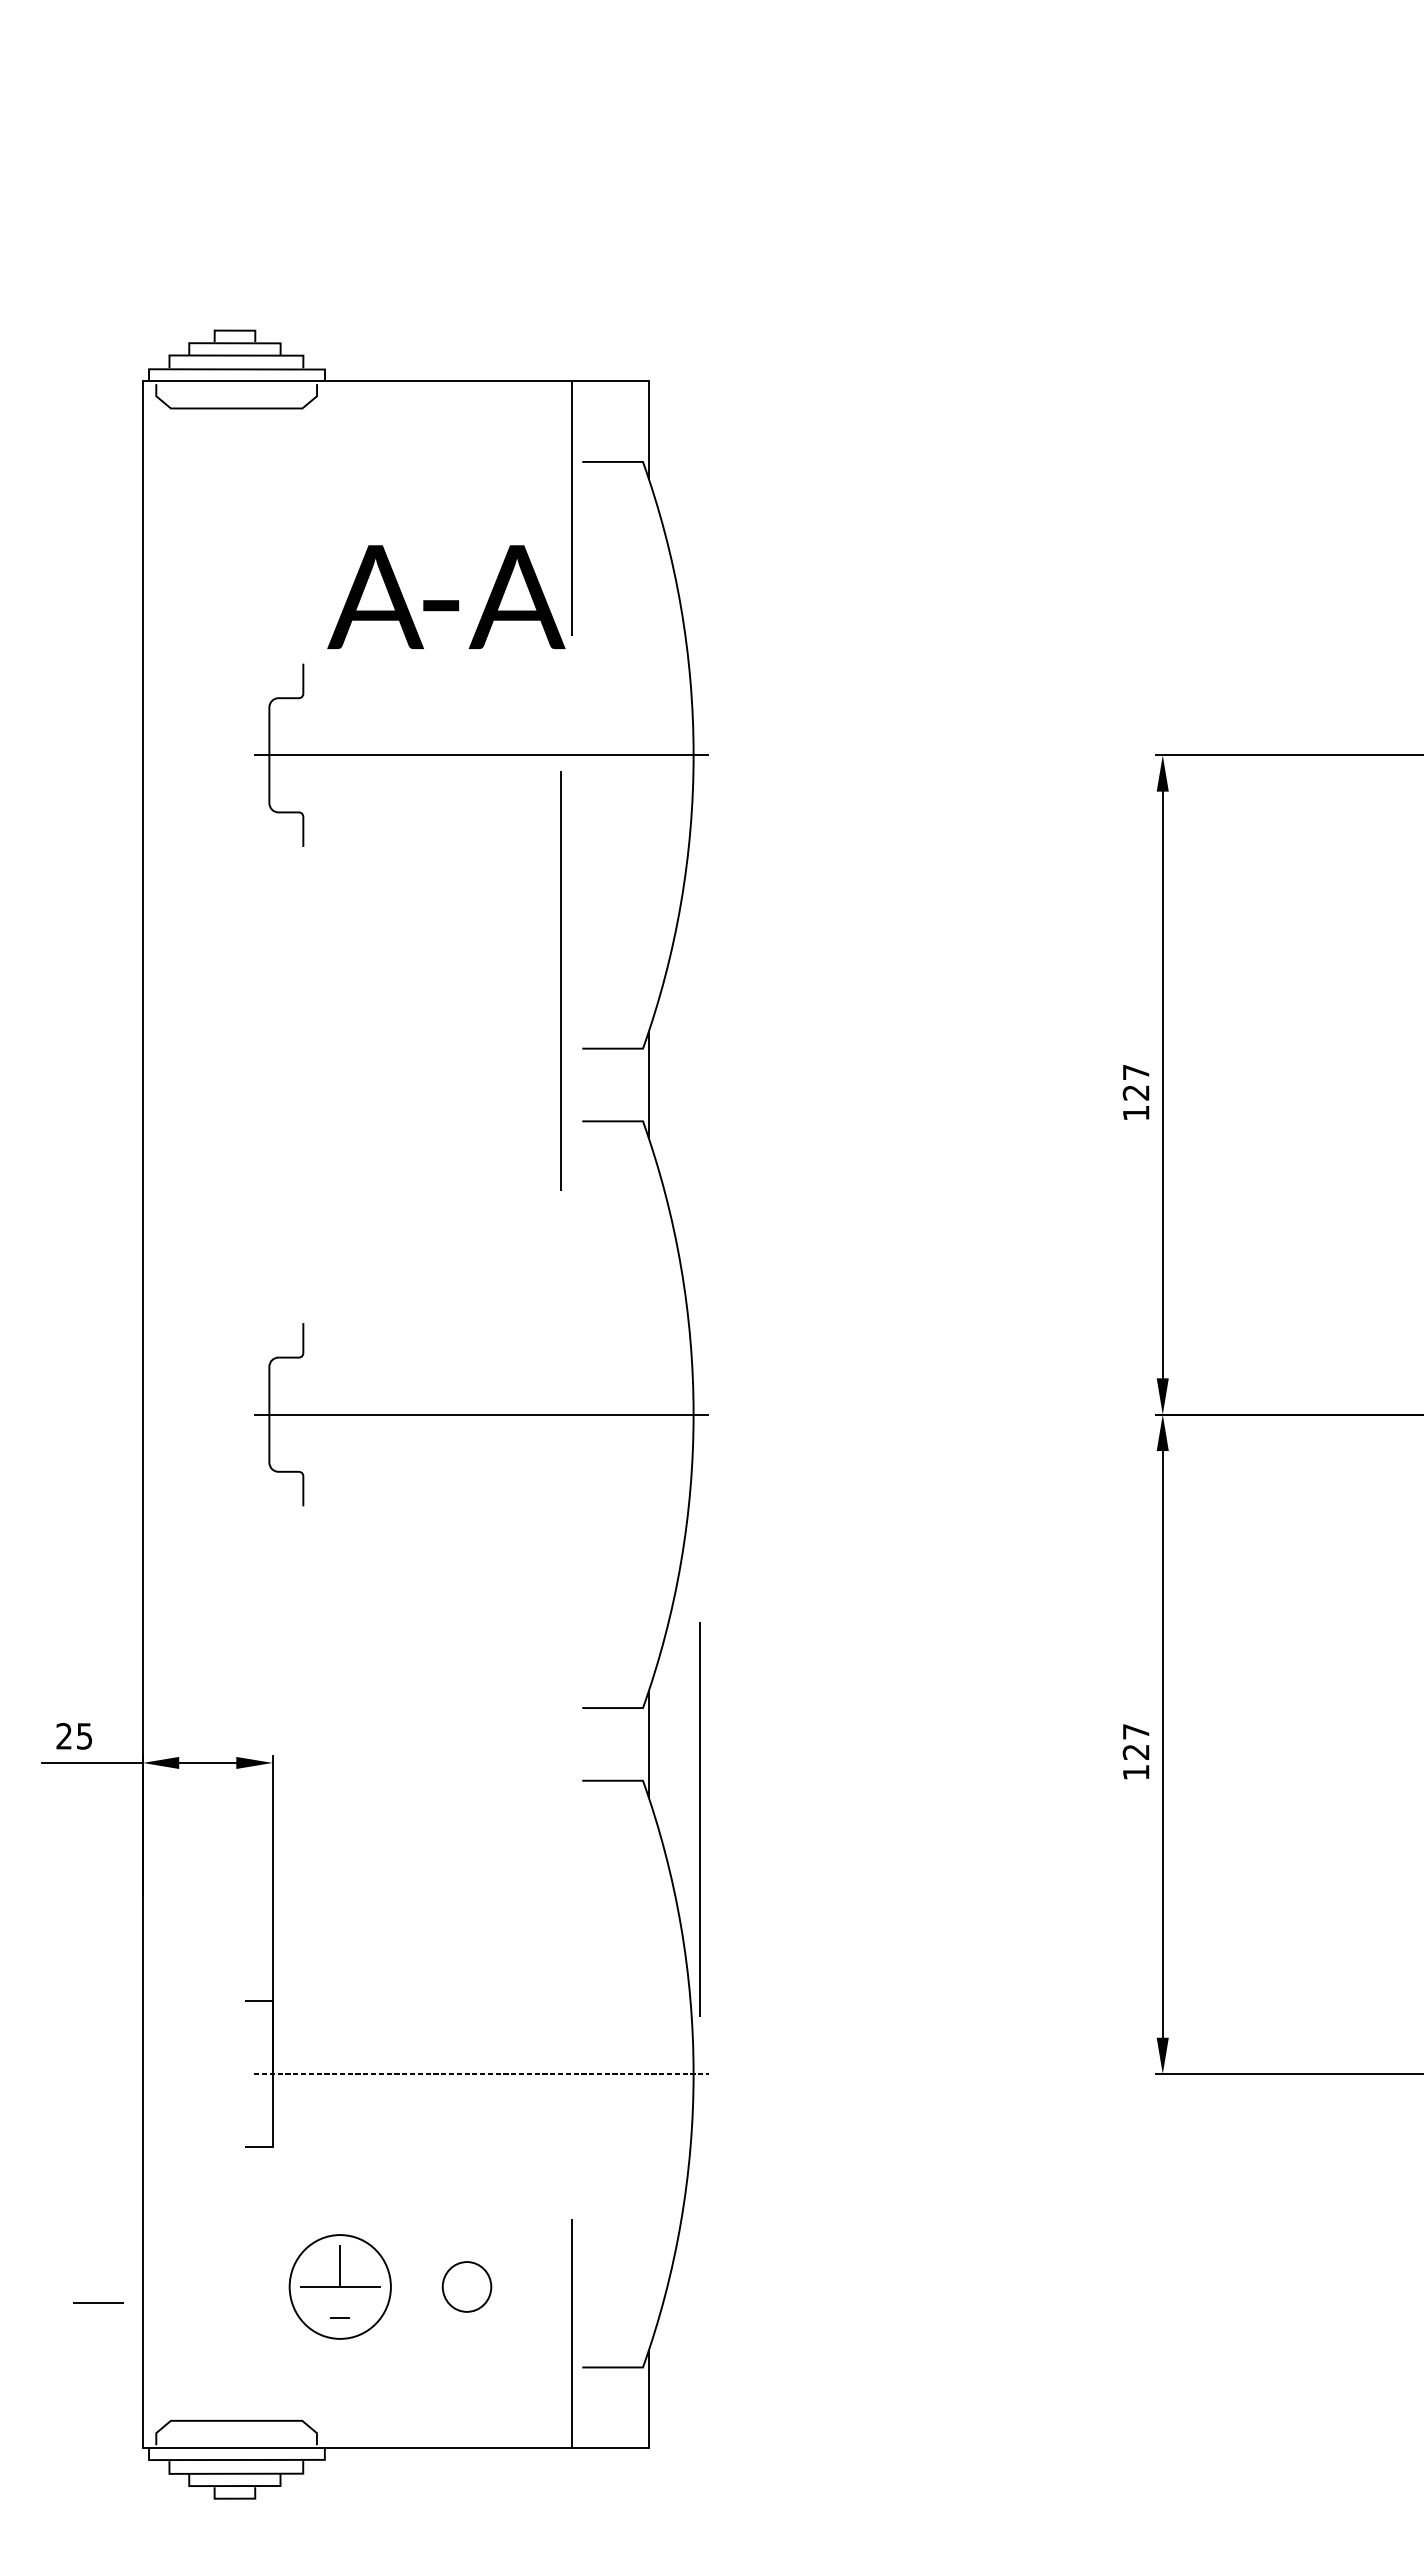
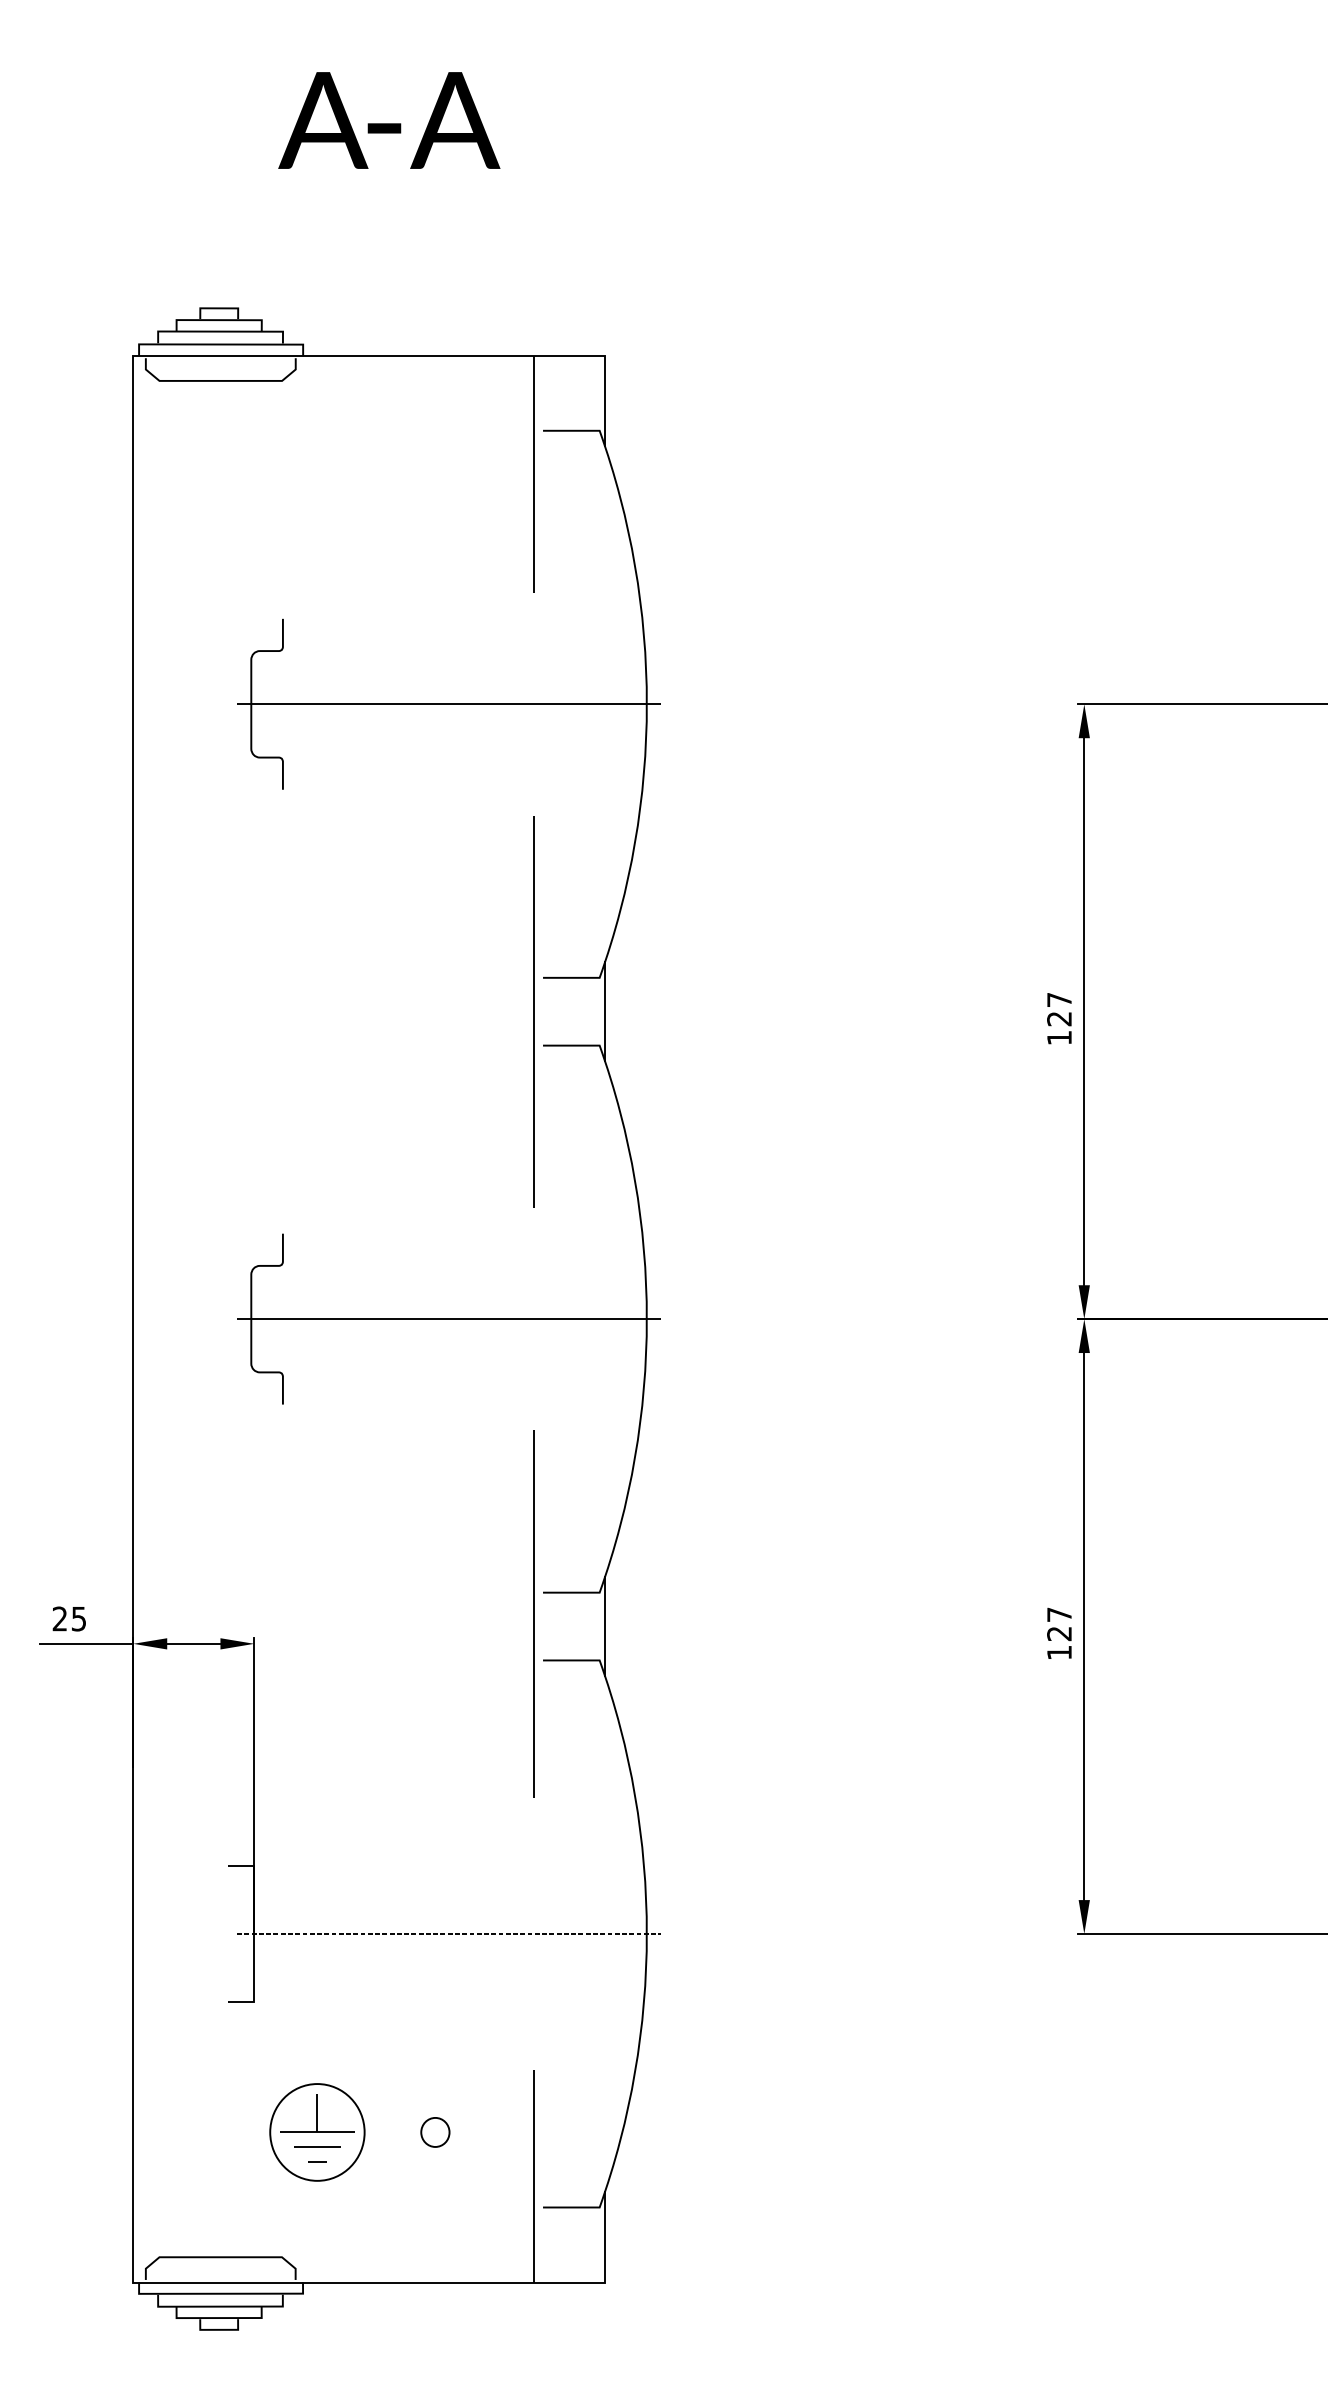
text: (446, 596) -> (389, 119), moved
line: (560, 980) -> (532, 1011), moved
line: (699, 1819) -> (532, 1614), moved
part: (466, 2286) -> (435, 2132), size x0.62
line: (98, 2302) -> (317, 2146), moved

